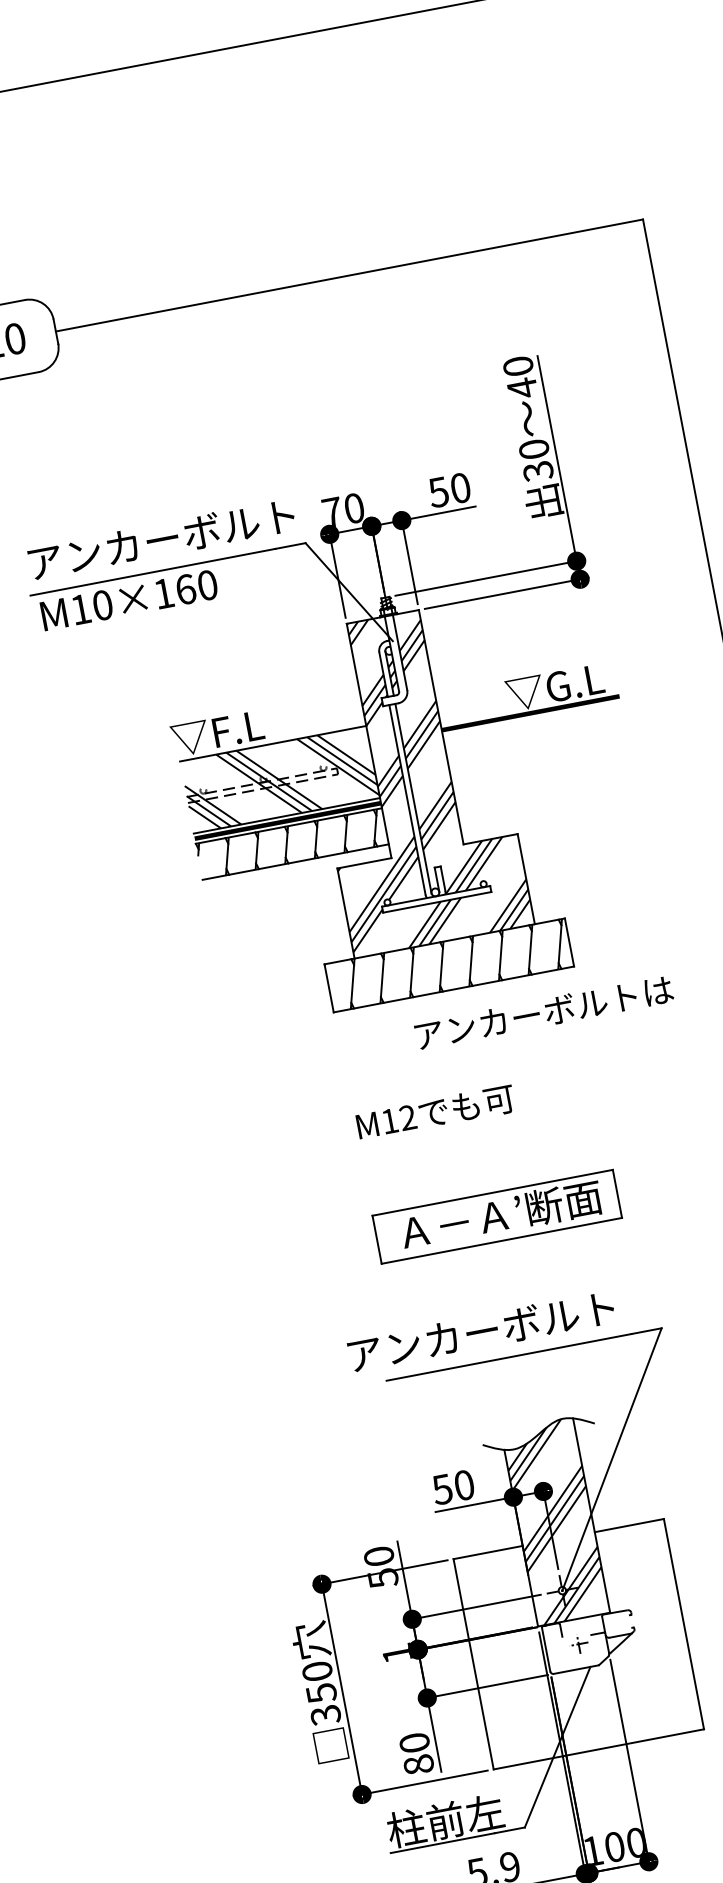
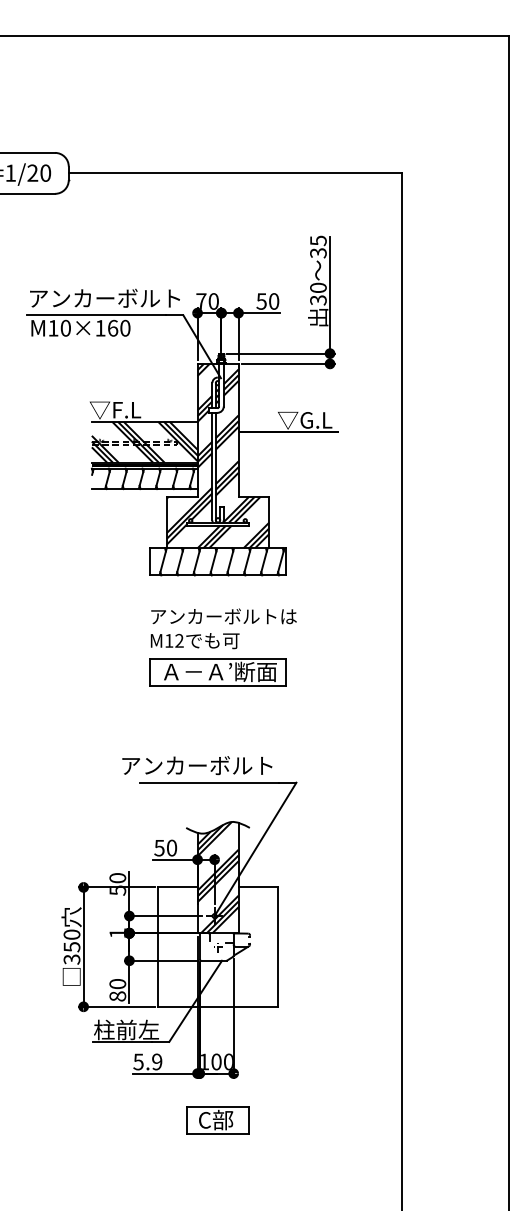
text: (520, 376) -> (318, 246), 40 -> 35
text: (543, 1012) -> (223, 616), moved
part: (496, 1217) -> (217, 672), moved

